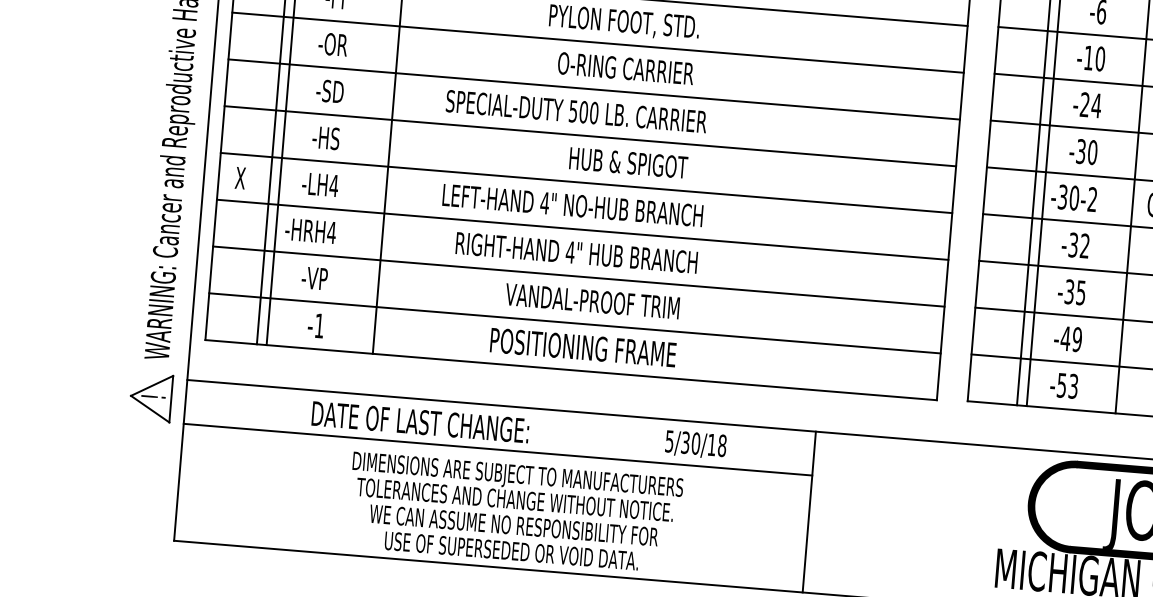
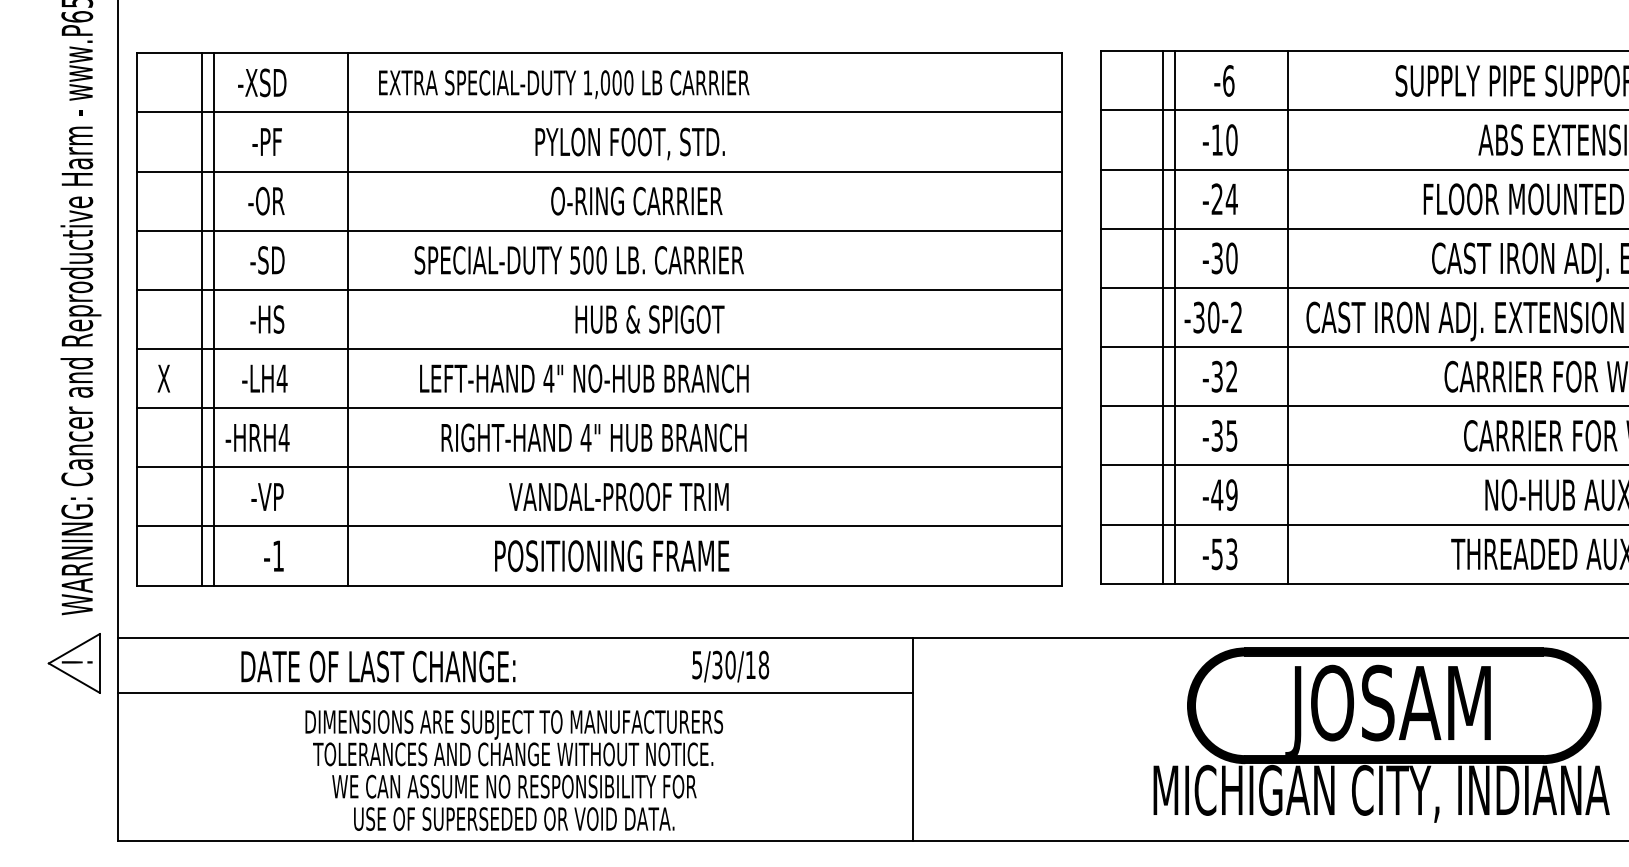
text: (420, 422) -> (378, 666), moved
text: (695, 444) -> (730, 666), moved
text: (514, 512) -> (513, 770), moved

